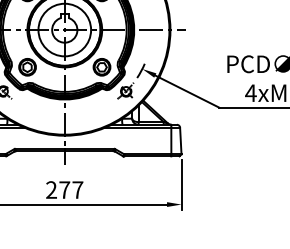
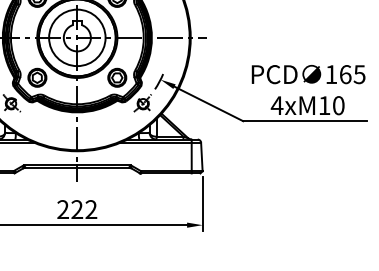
text: (71, 189) -> (84, 209), 277 -> 222

